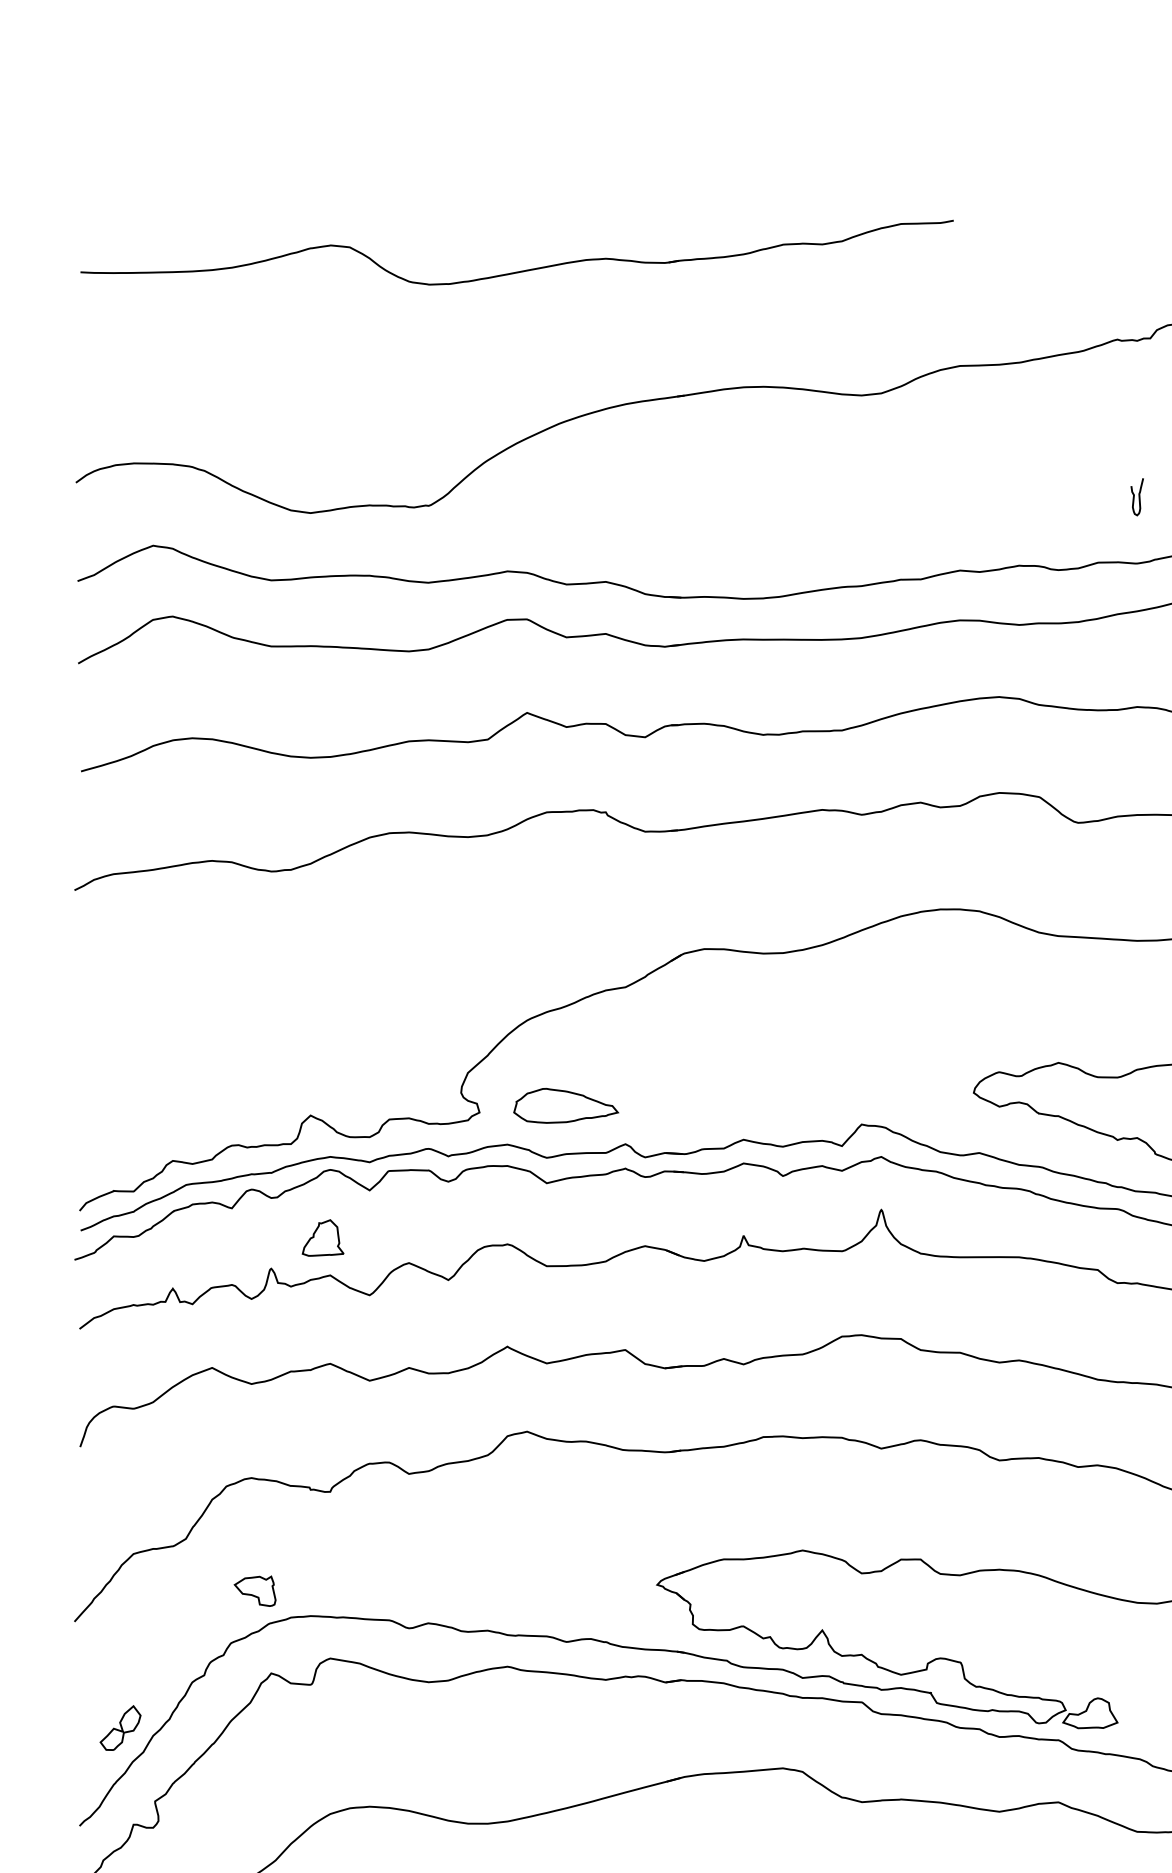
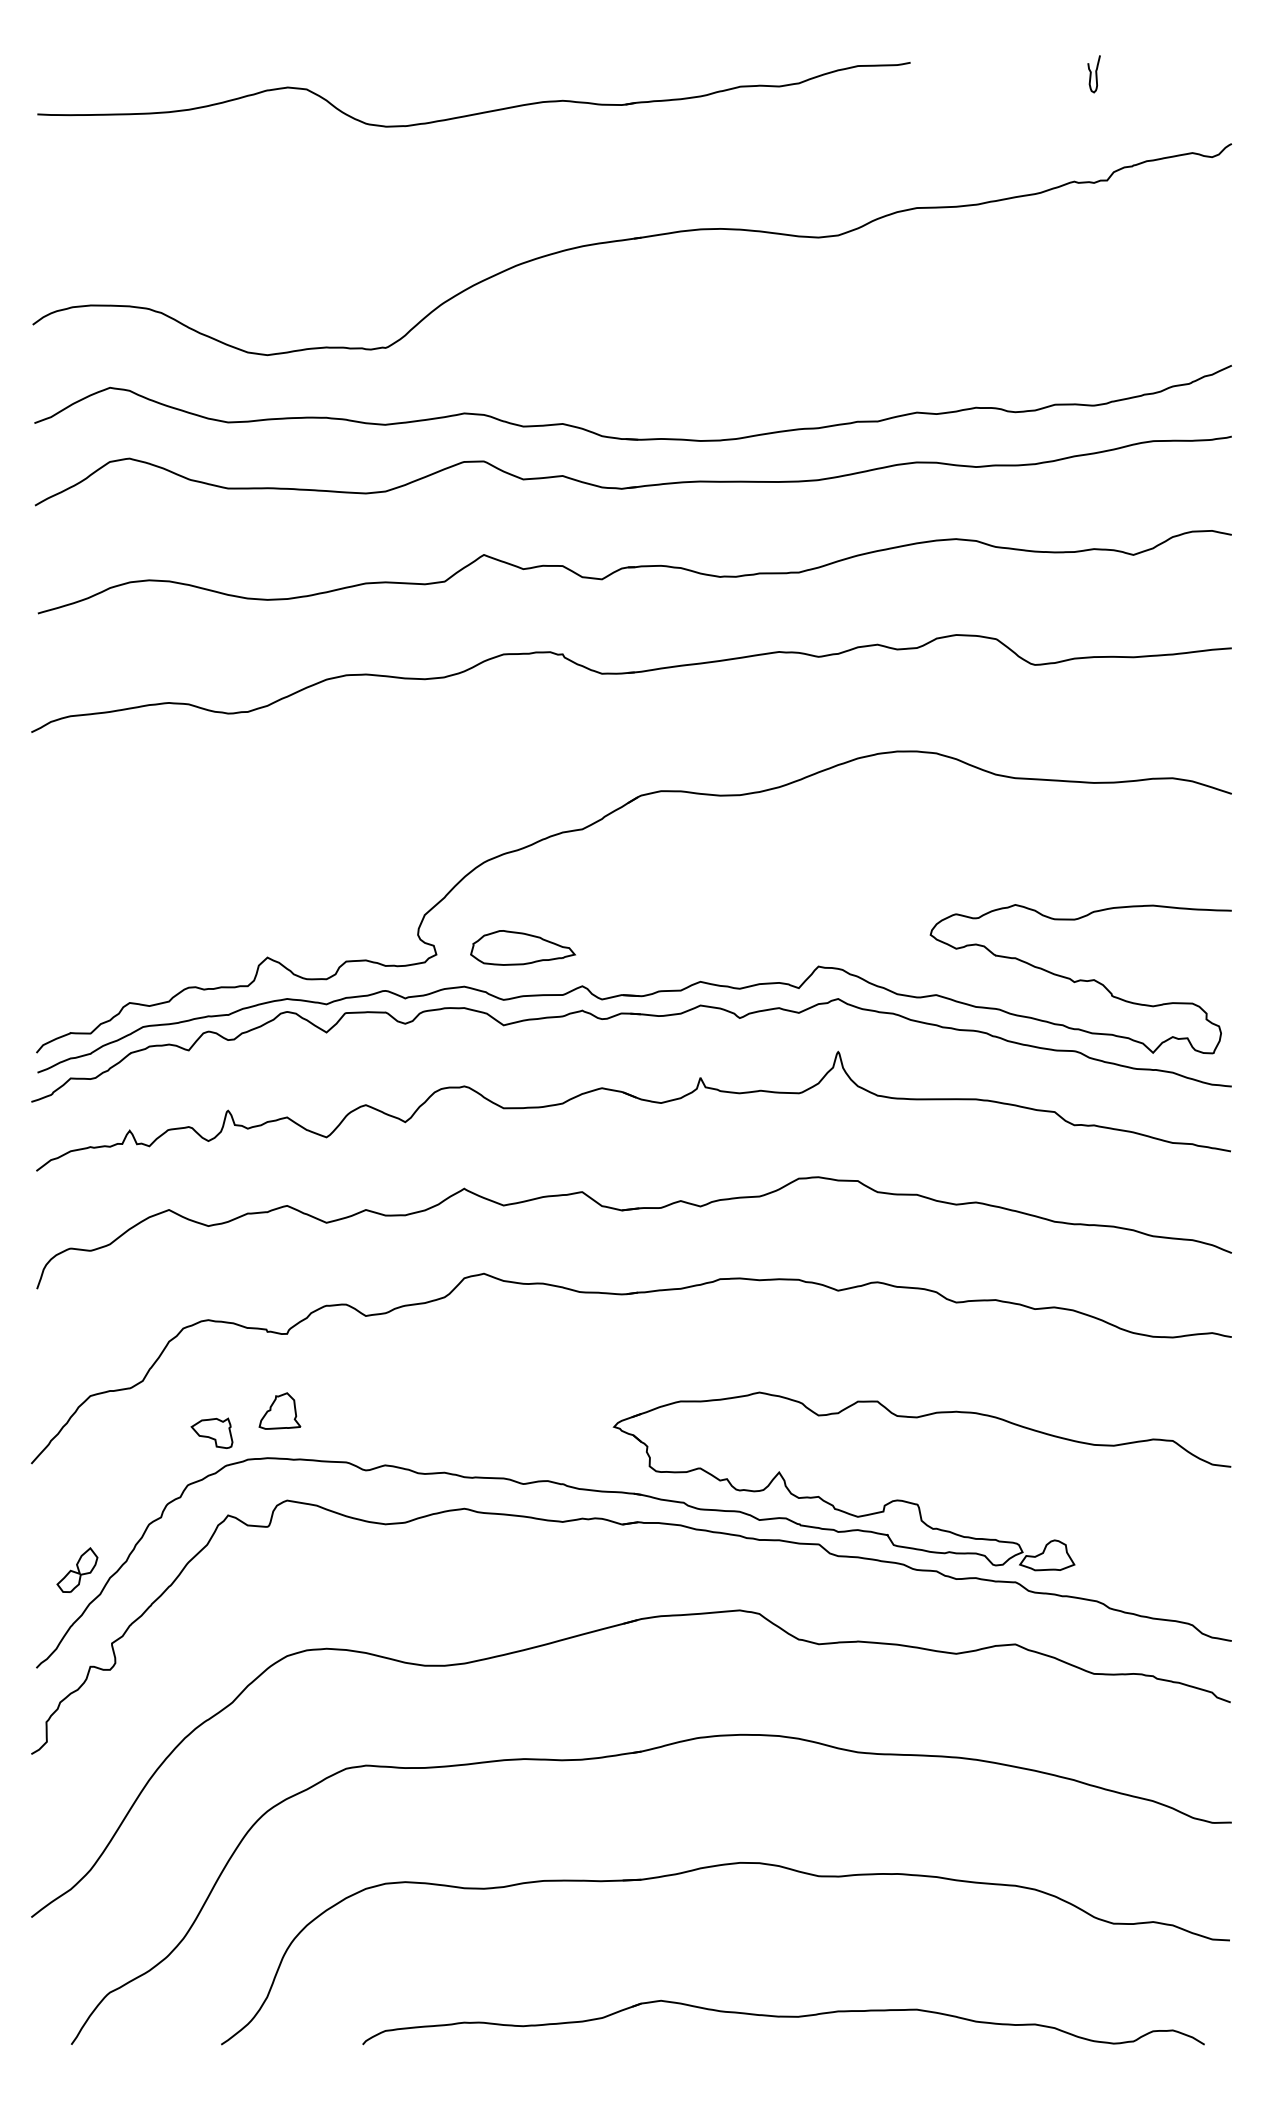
curve: (1134, 497) -> (1091, 74), moved
part: (322, 1237) -> (279, 1410), moved

